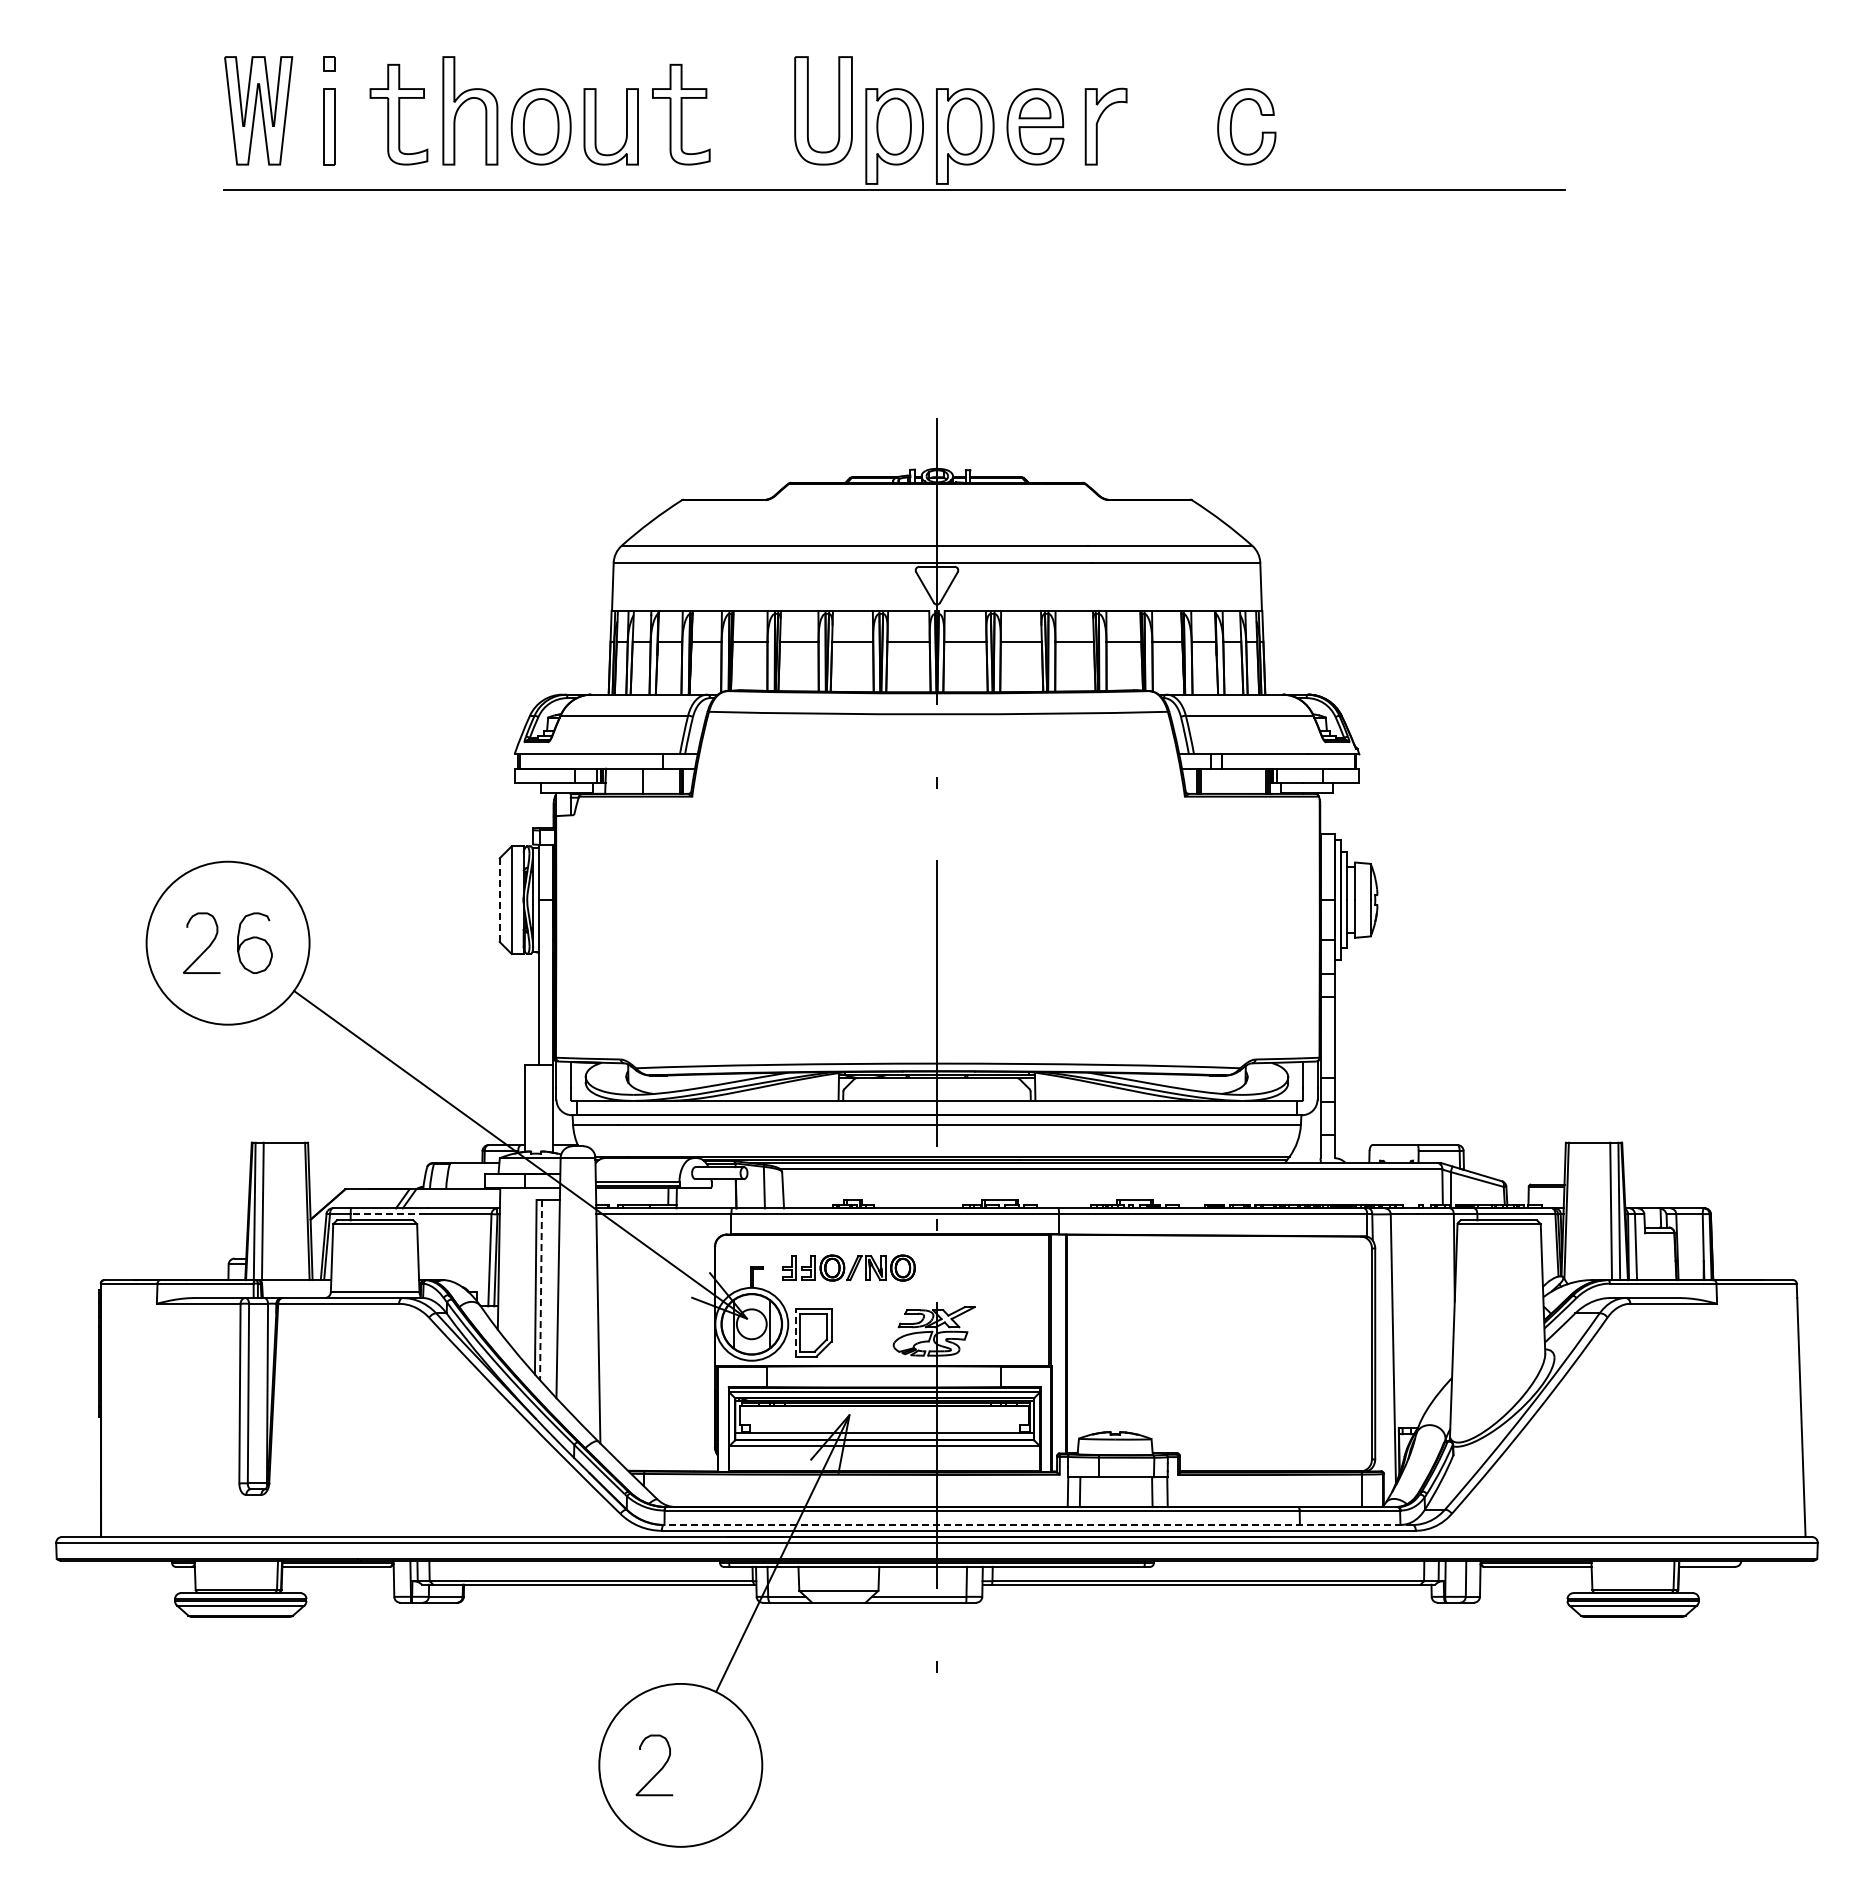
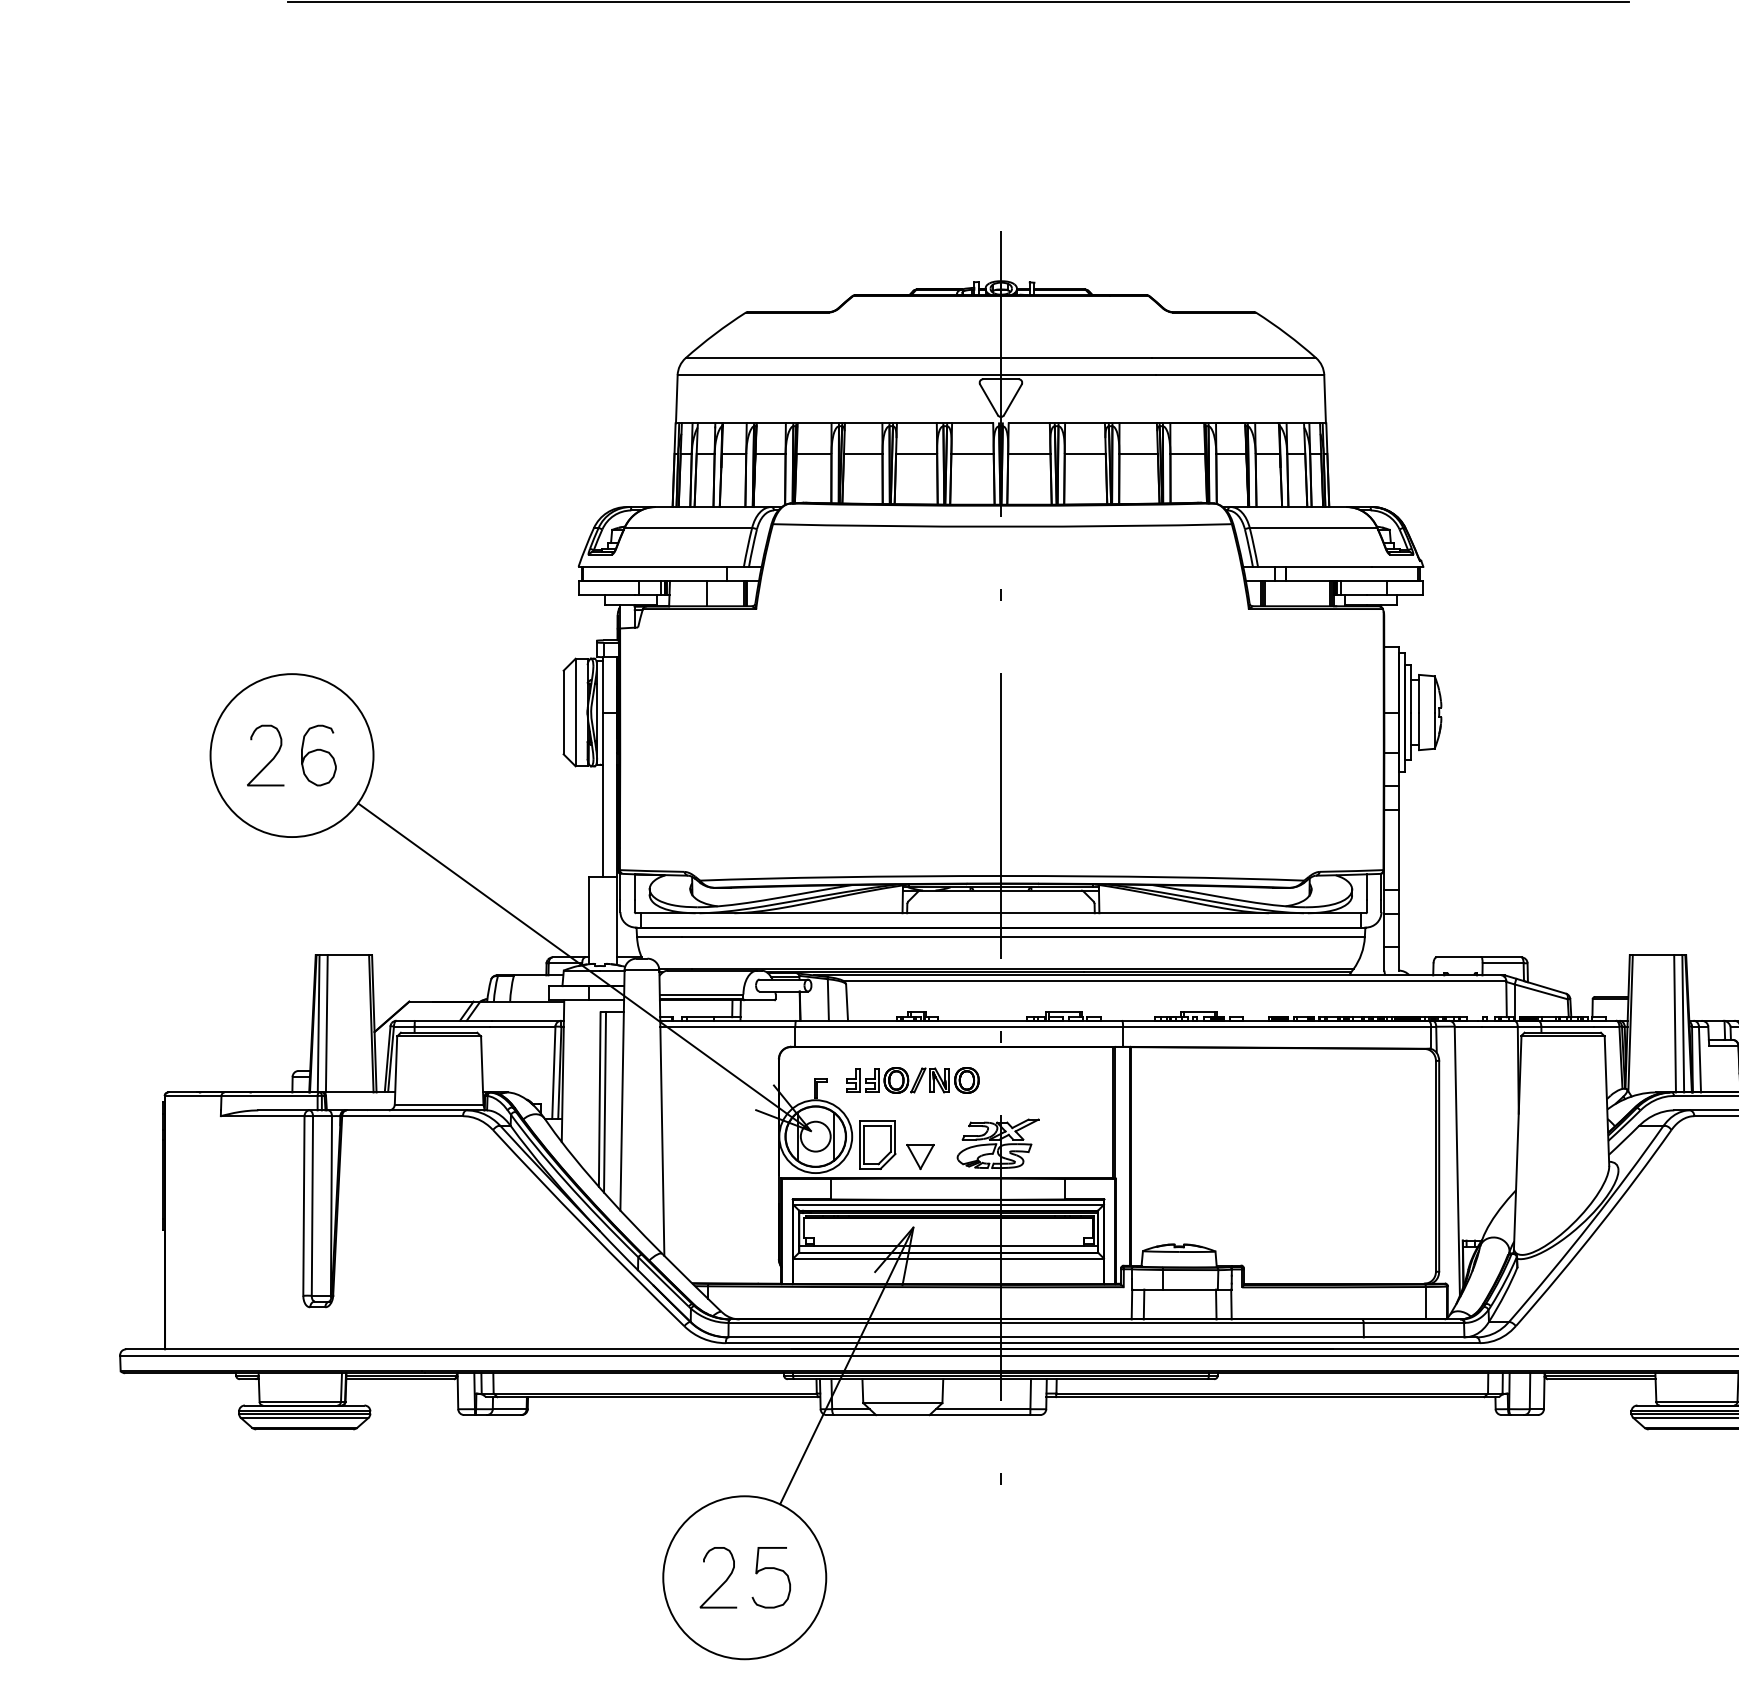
line: (499, 900) -> (563, 712), dashed -> solid
line: (388, 1214) -> (452, 1026), dashed -> solid
line: (541, 1290) -> (605, 1102), dashed -> solid
line: (795, 1332) -> (859, 1144), dashed -> solid
part: (856, 1344) -> (920, 1156), added
line: (1037, 1525) -> (1101, 1337), dashed -> solid
curve: (711, 1757) -> (775, 1569), added

